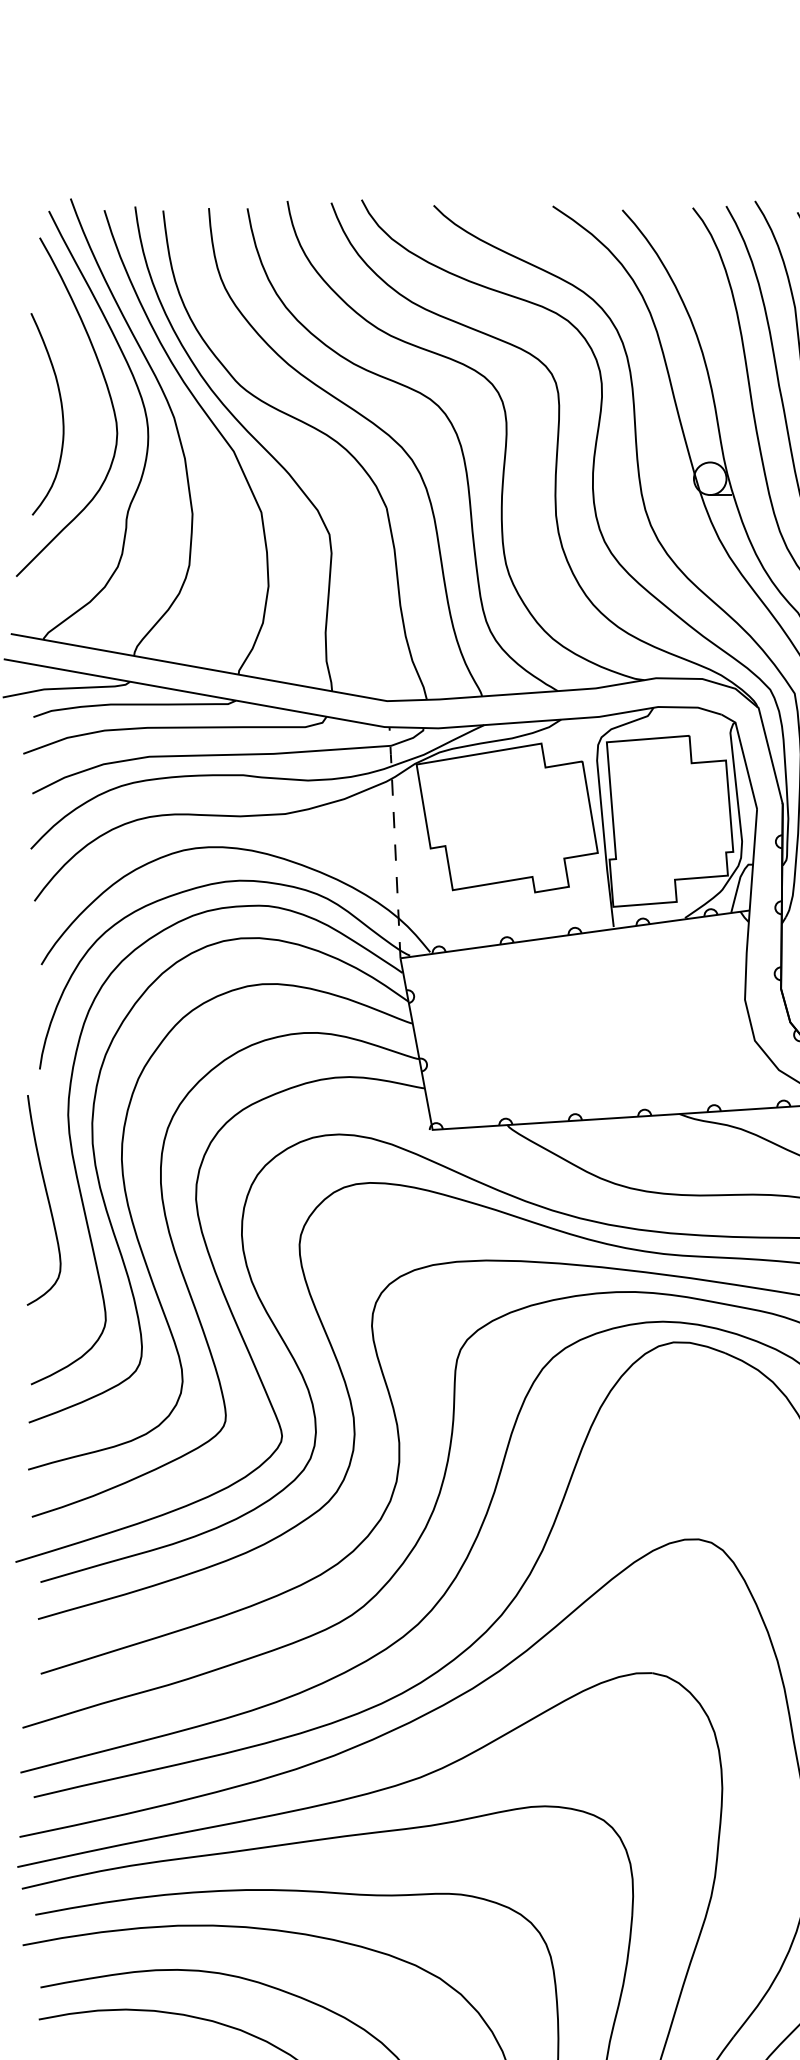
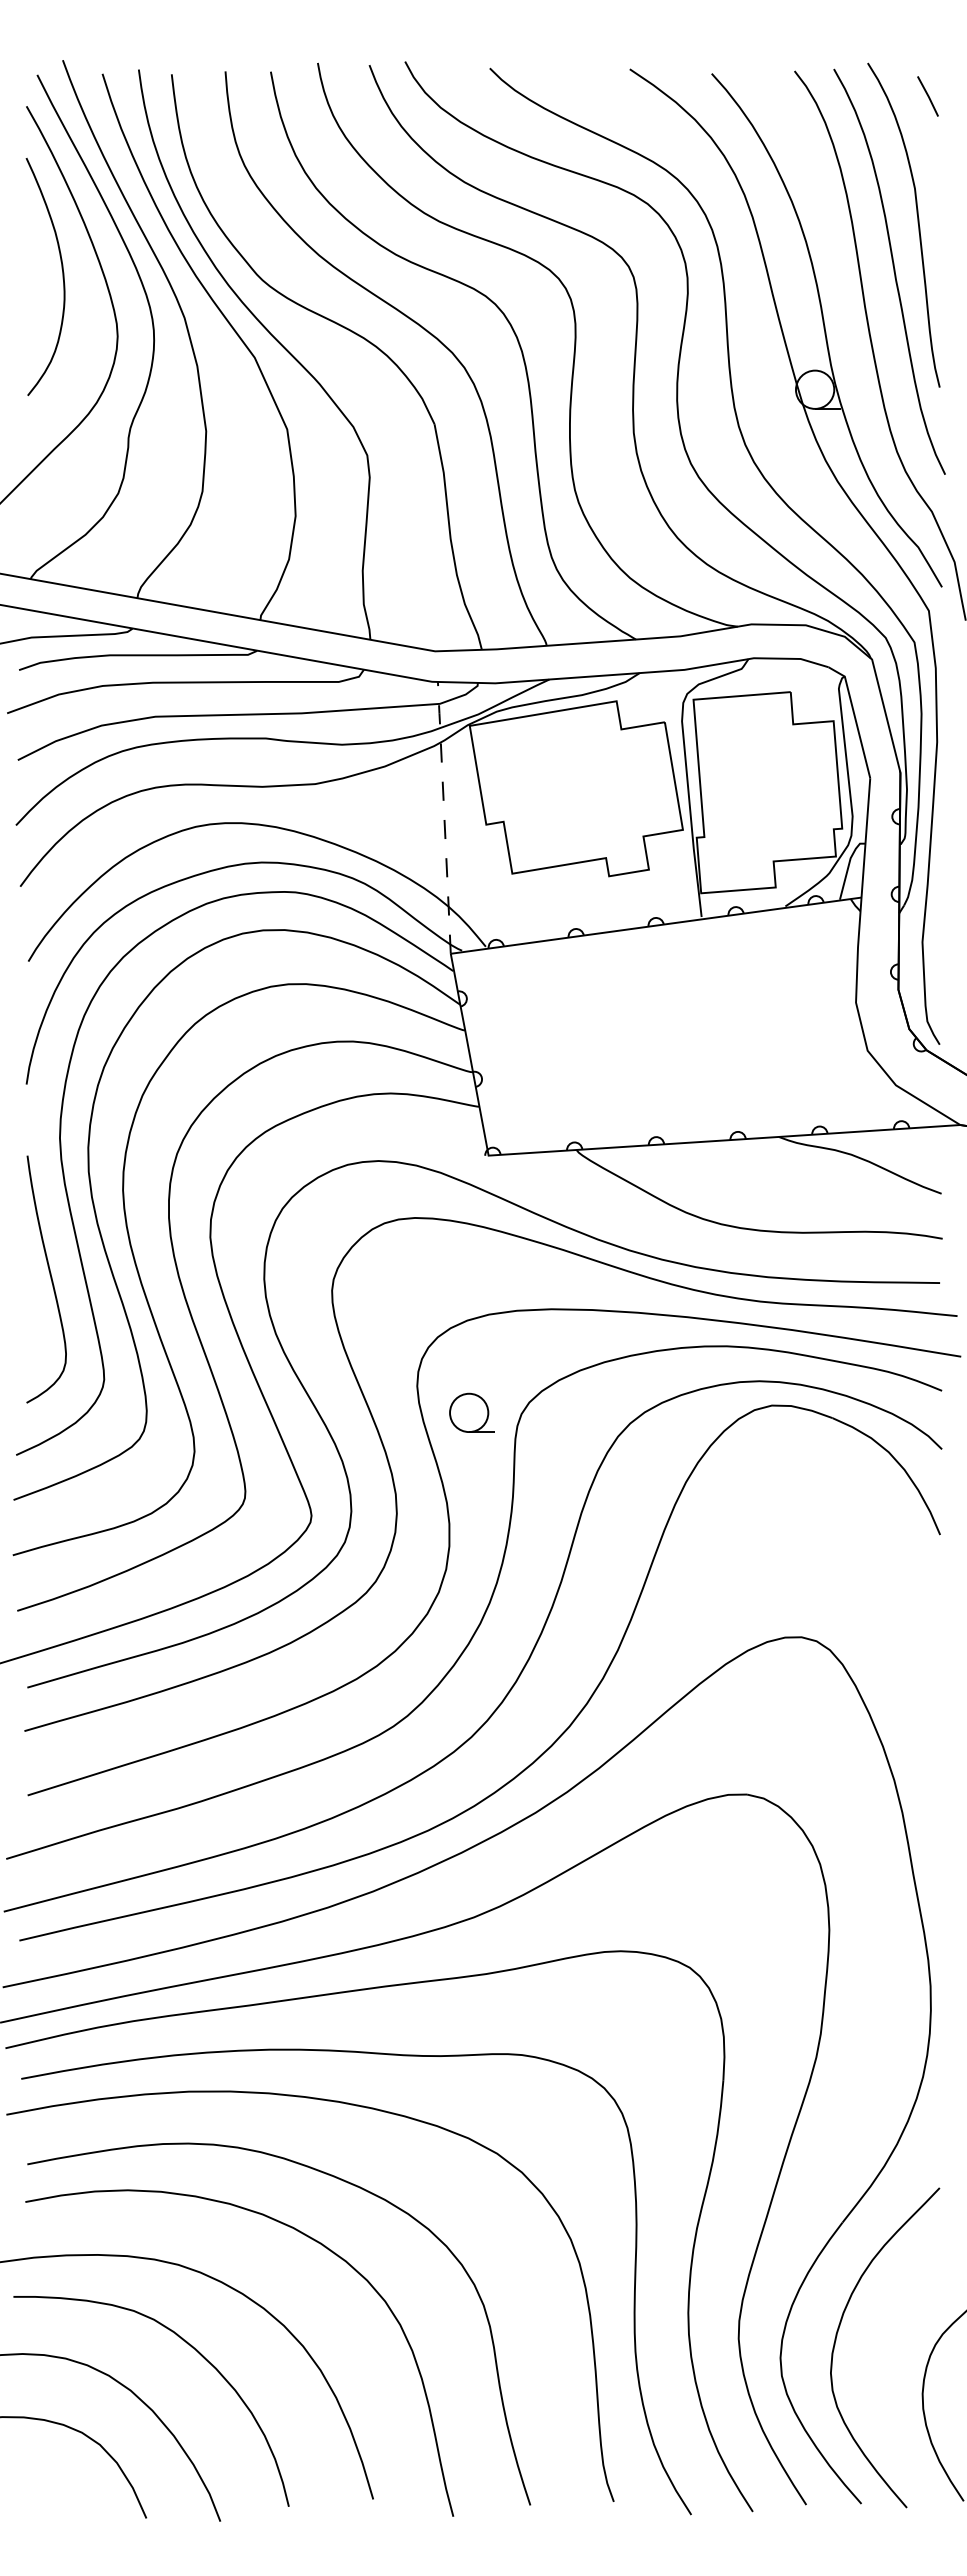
curve: (61, 413) -> (62, 276), moved
curve: (47, 1200) -> (50, 1279), moved
part: (418, 1348) -> (471, 1412), added

